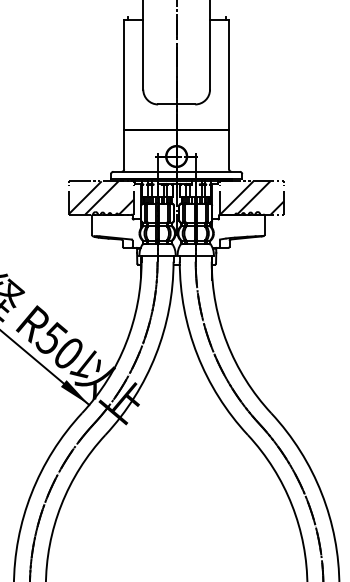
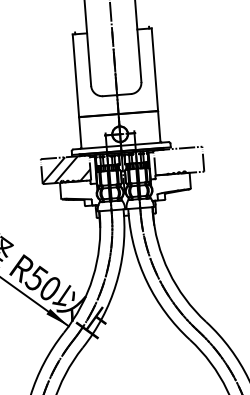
hatch: (251, 197) -> (178, 160), removed

